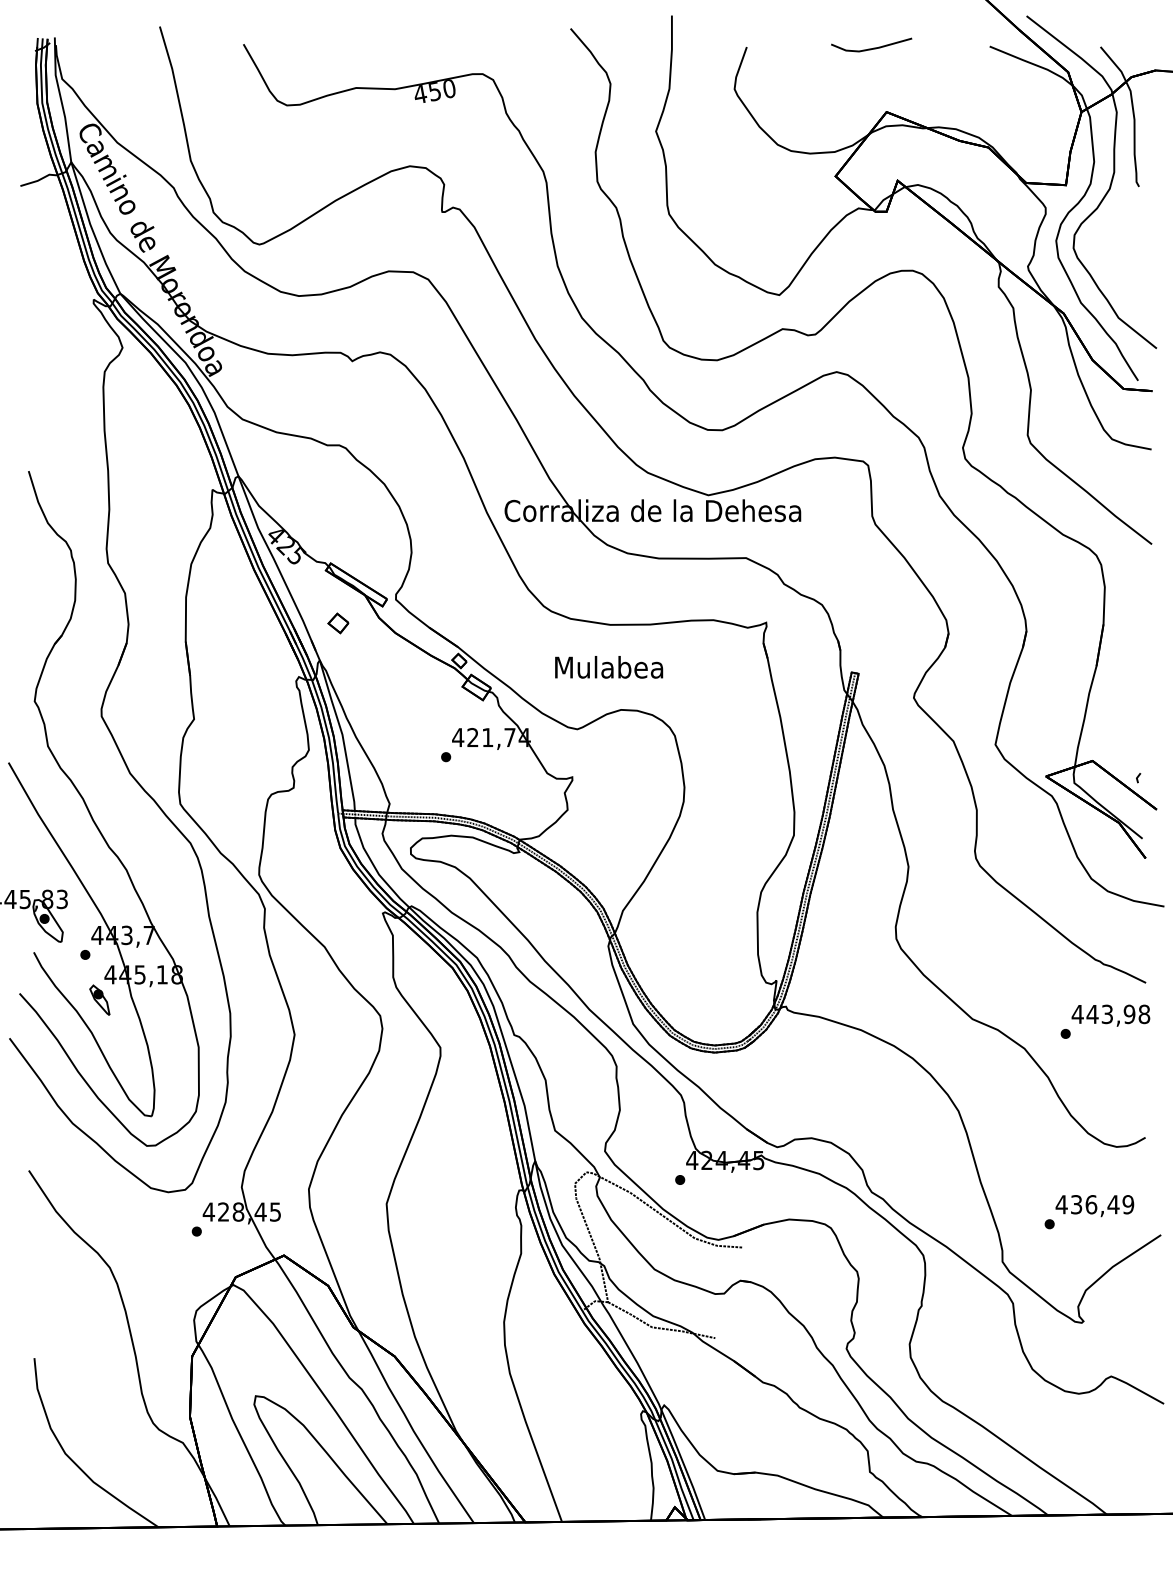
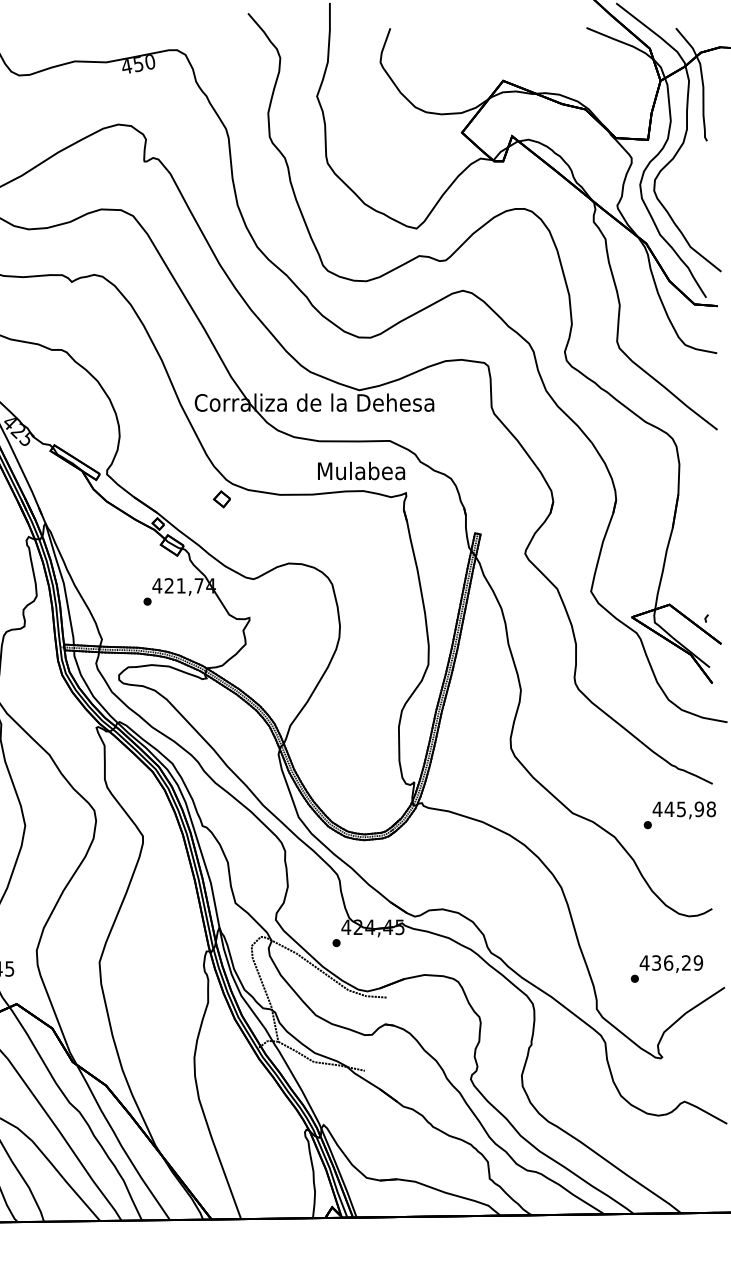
line: (873, 47) -> (492, 28), removed
part: (338, 623) -> (222, 499), moved
text: (609, 667) -> (361, 471), moved
text: (1107, 1013) -> (681, 808), 443,98 -> 445,98
text: (1113, 1204) -> (686, 962), 436,49 -> 436,29

